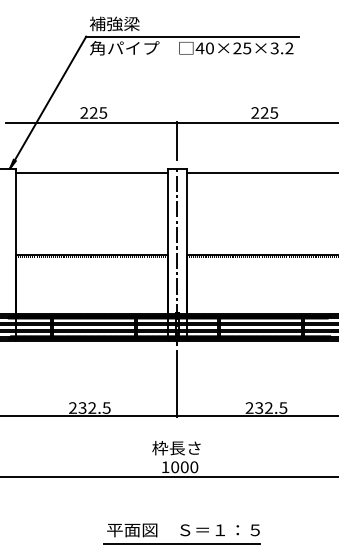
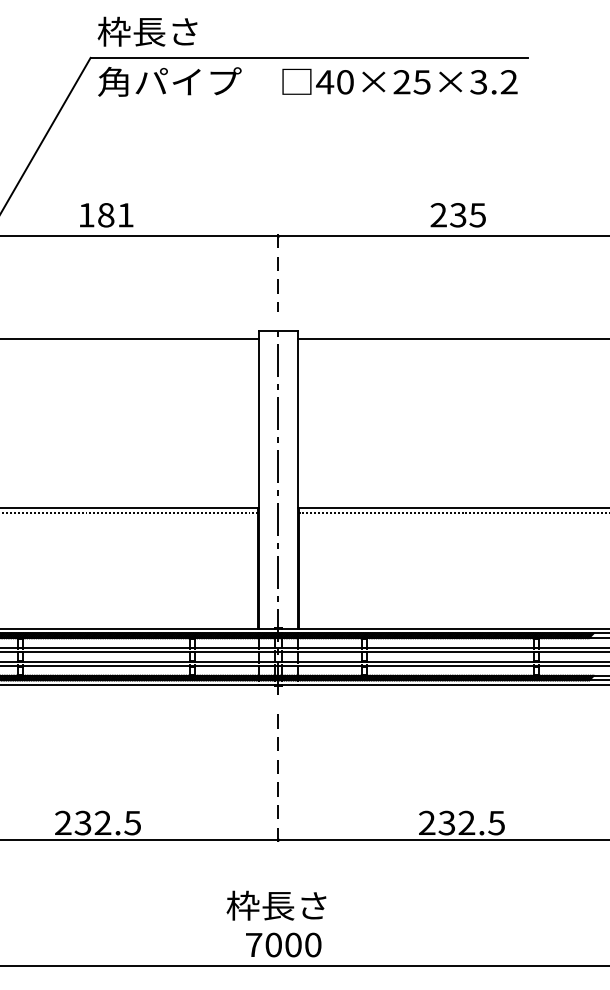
text: (114, 23) -> (148, 30), 補強梁 -> 枠長さ
text: (93, 112) -> (105, 214), 225 -> 181
text: (264, 112) -> (457, 214), 225 -> 235
line: (177, 141) -> (278, 273), solid -> dashed
line: (177, 383) -> (278, 772), solid -> dashed
text: (165, 466) -> (253, 943), 1000 -> 7000

